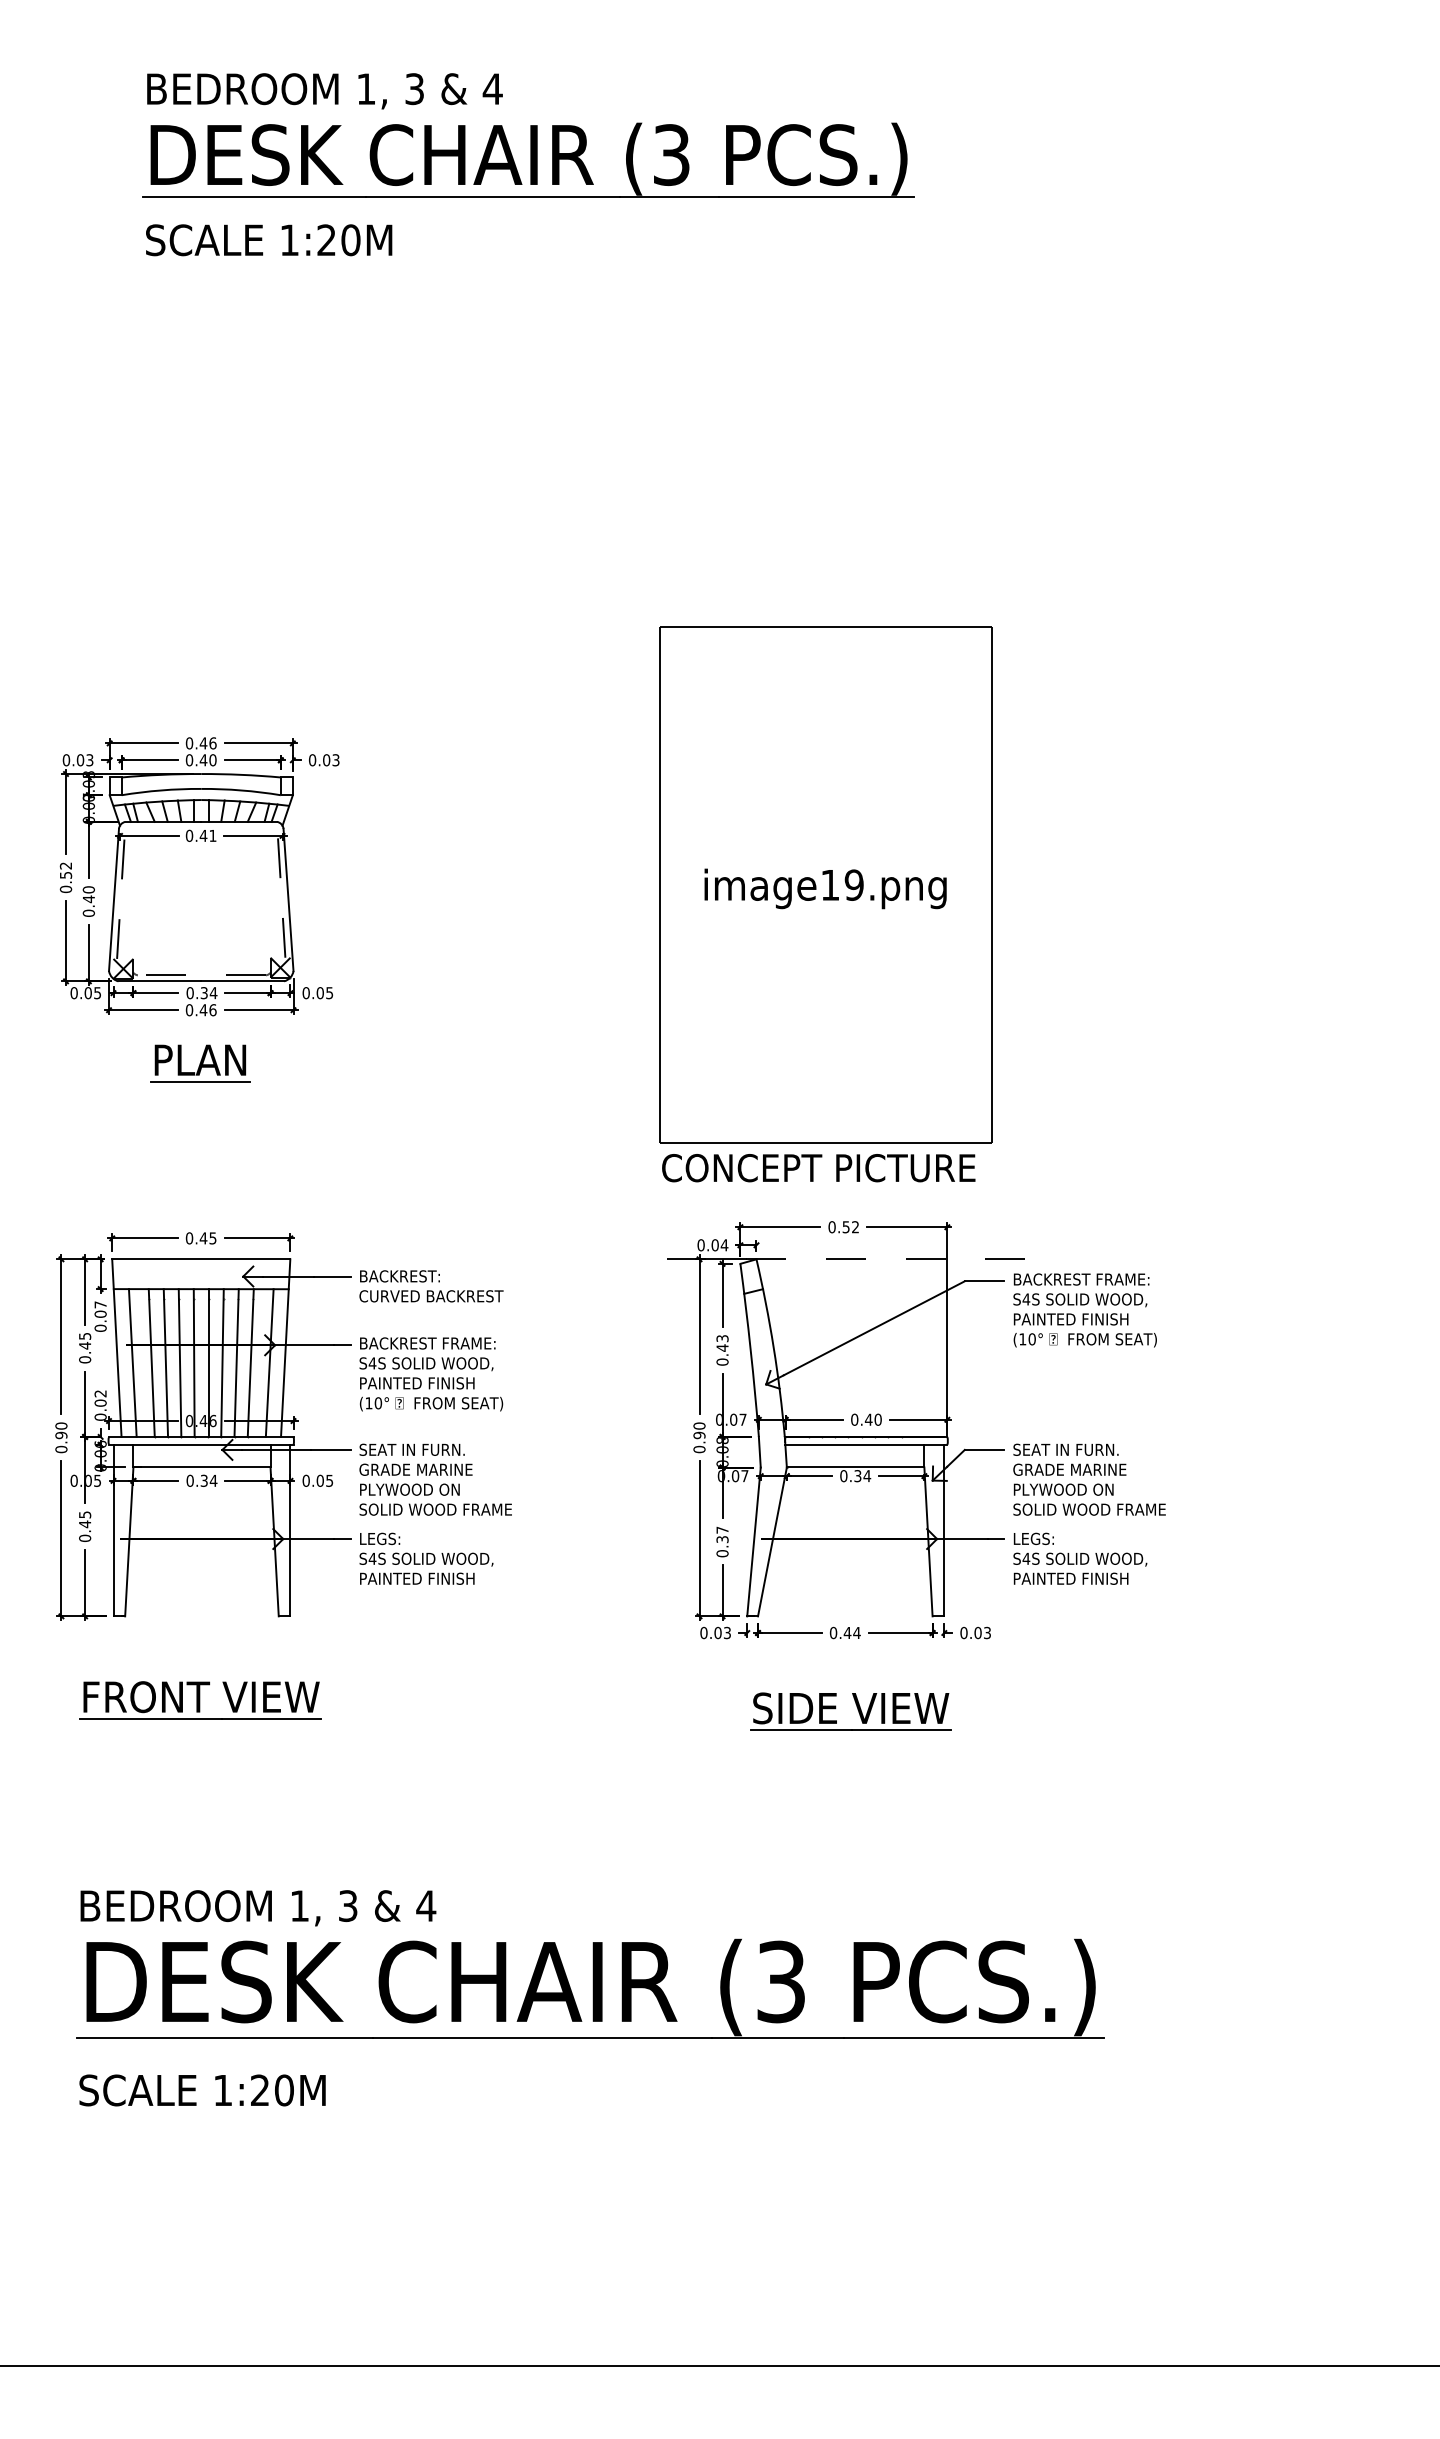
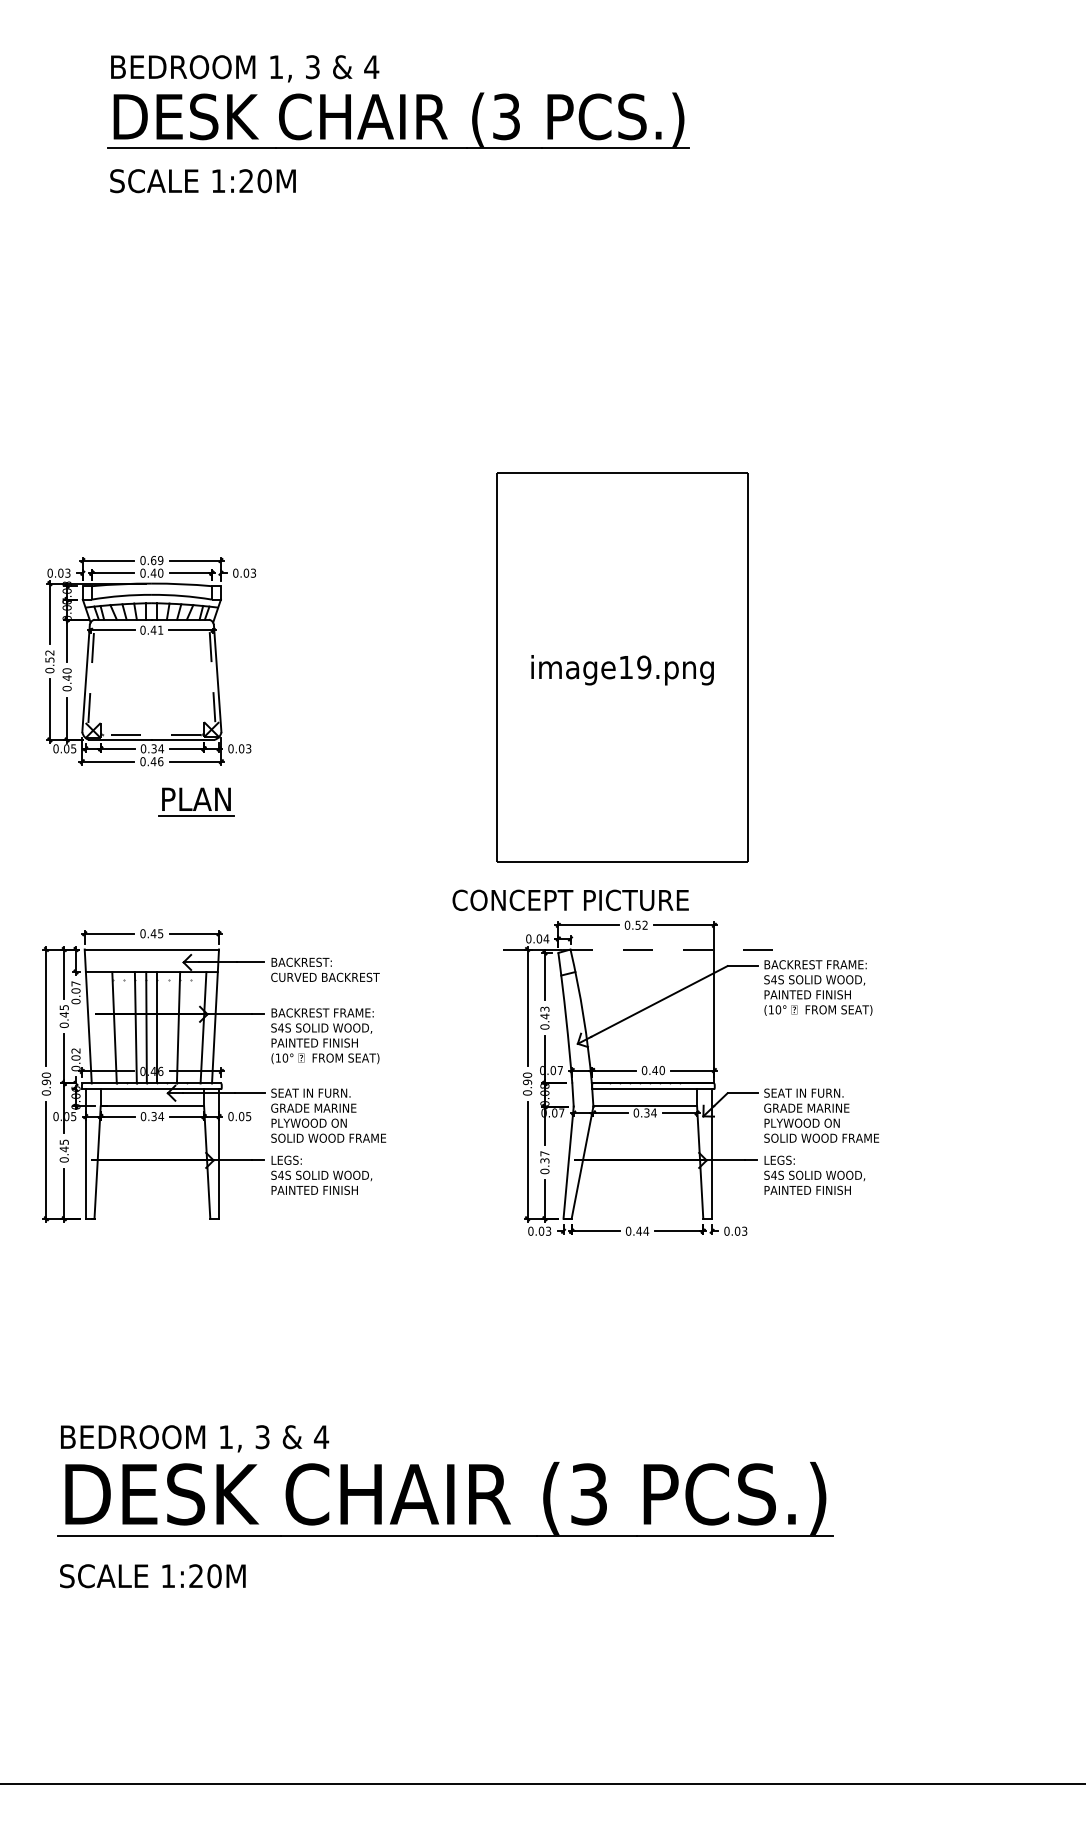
text: (207, 743) -> (156, 560), 0.46 -> 0.69
text: (329, 992) -> (248, 748), 0.05 -> 0.03
part: (200, 1063) -> (196, 801), moved
text: (818, 1168) -> (570, 900), moved
line: (132, 1362) -> (100, 1027), removed
line: (165, 1362) -> (124, 1027), removed
line: (222, 1362) -> (167, 1027), removed
line: (250, 1362) -> (188, 1027), removed
part: (200, 1700) -> (151, 1282), removed
part: (857, 1710) -> (646, 1289), removed

